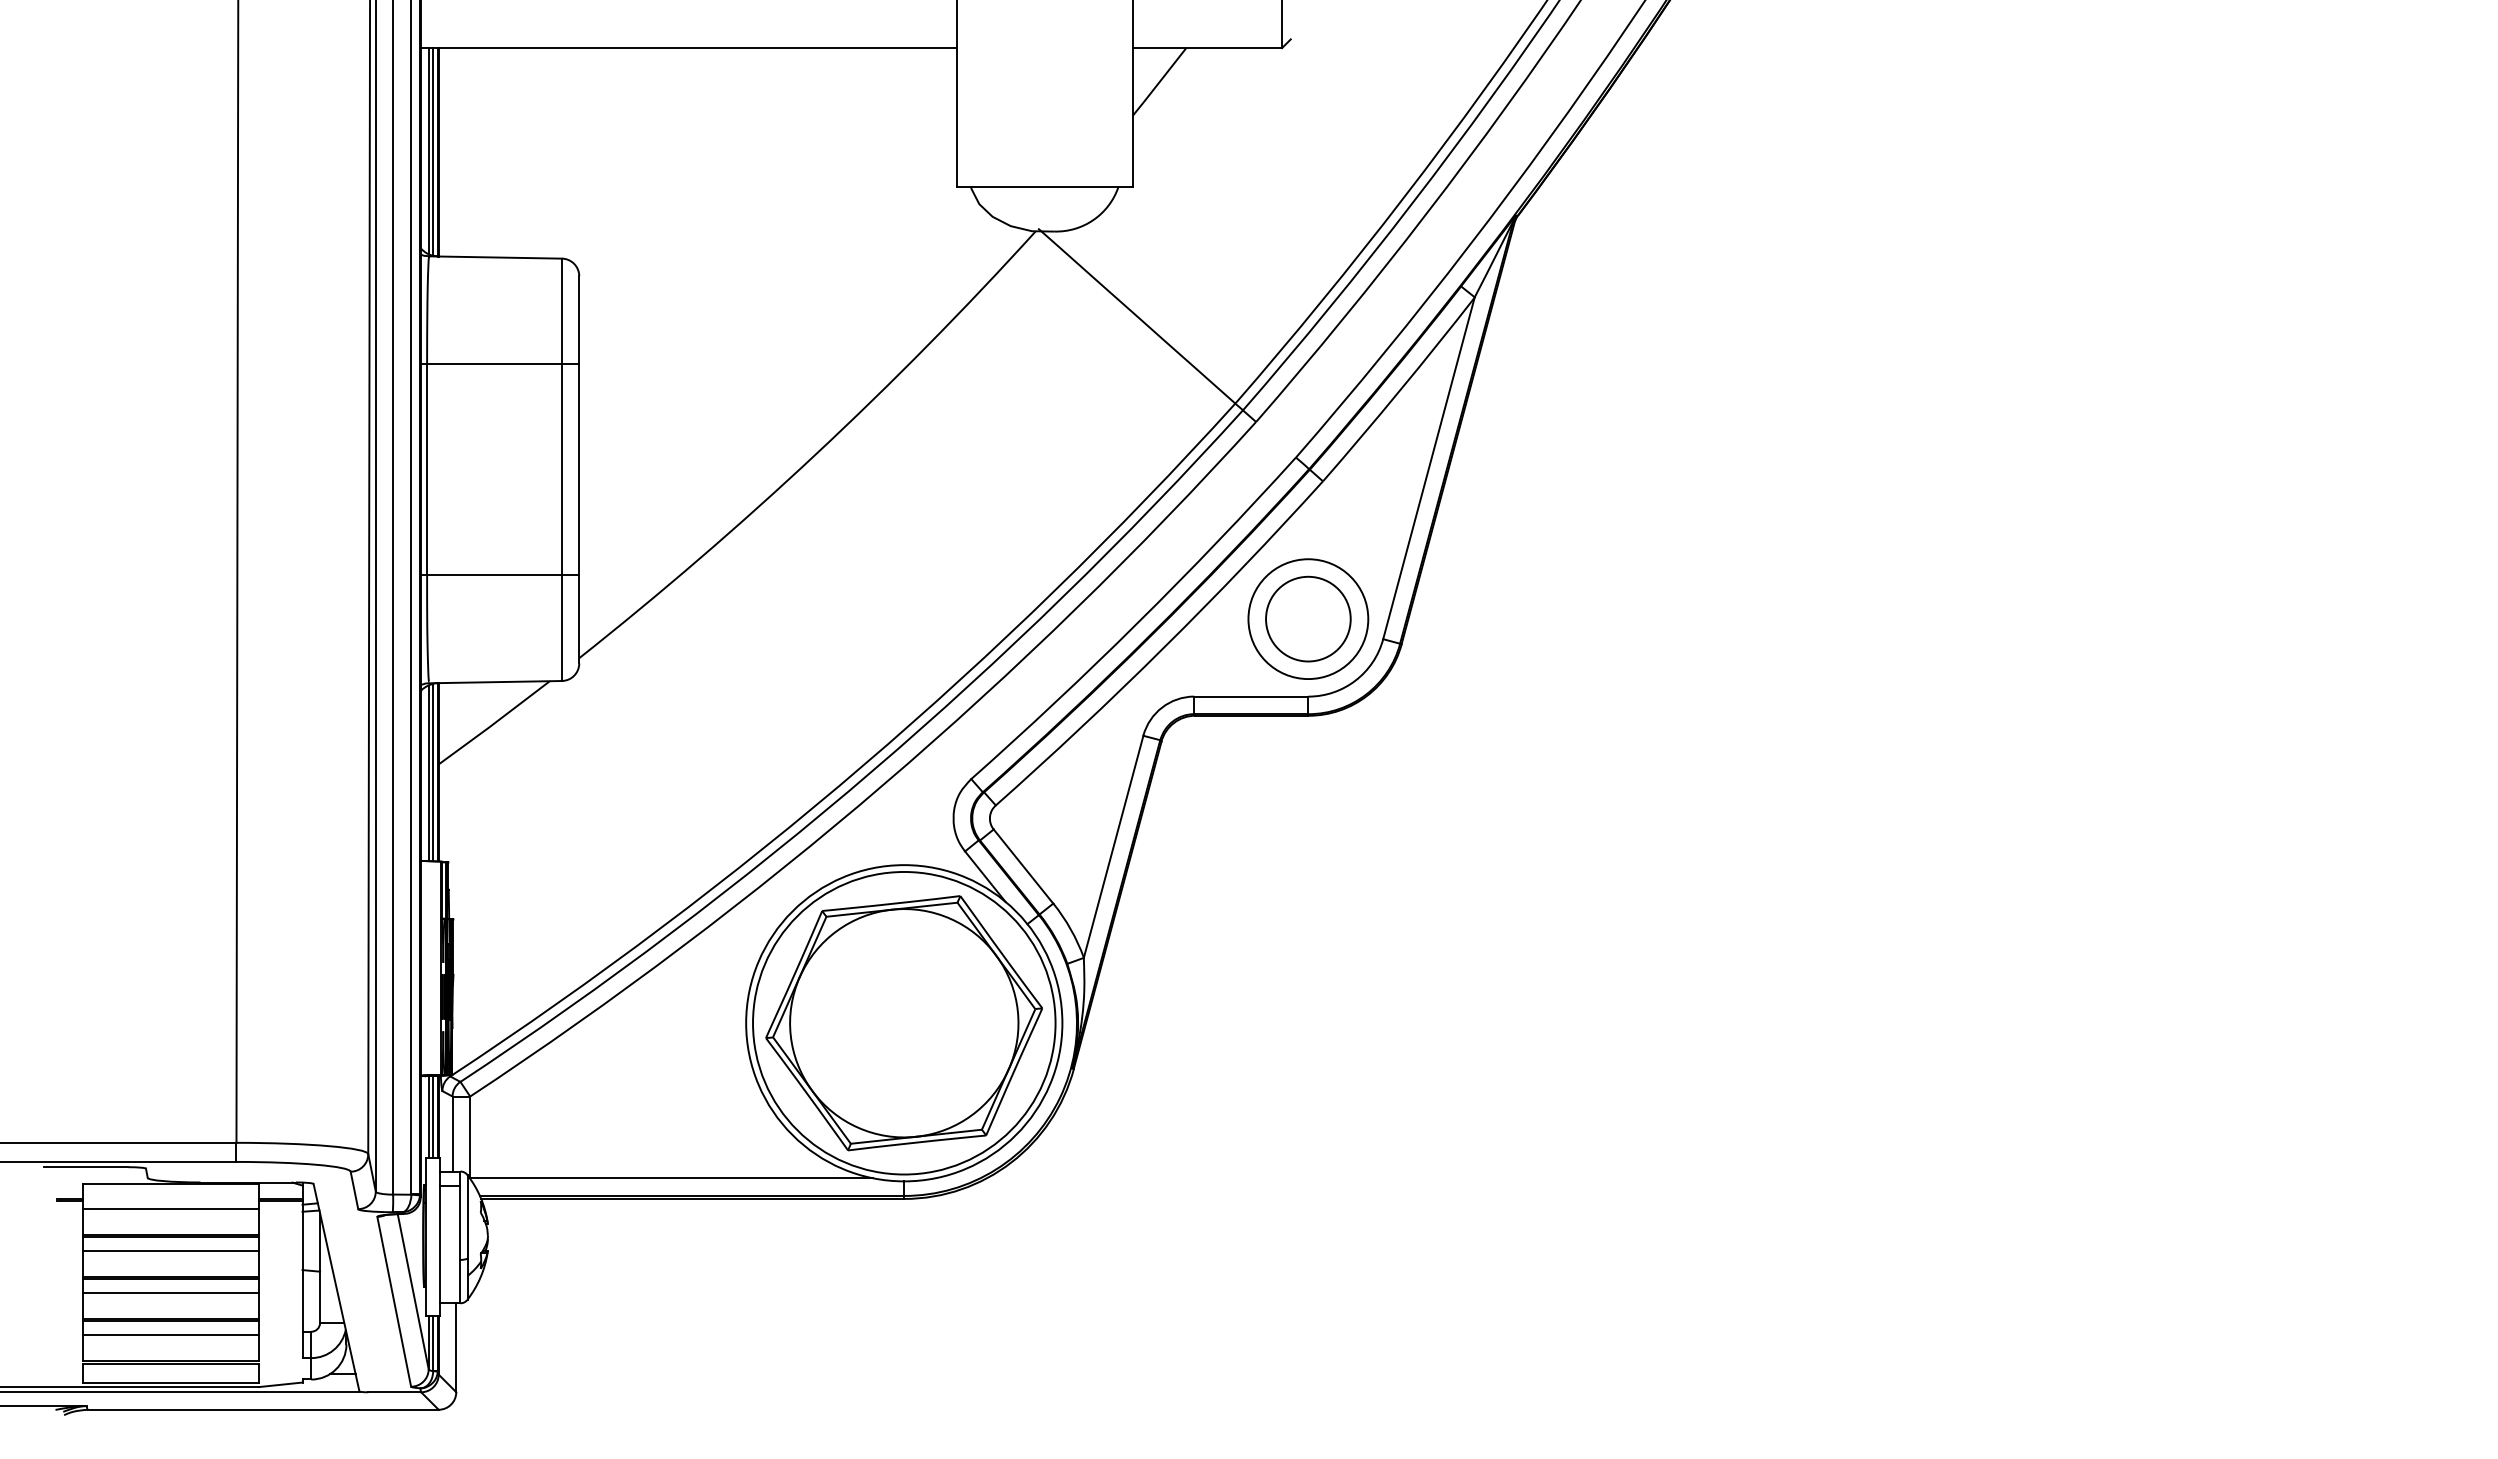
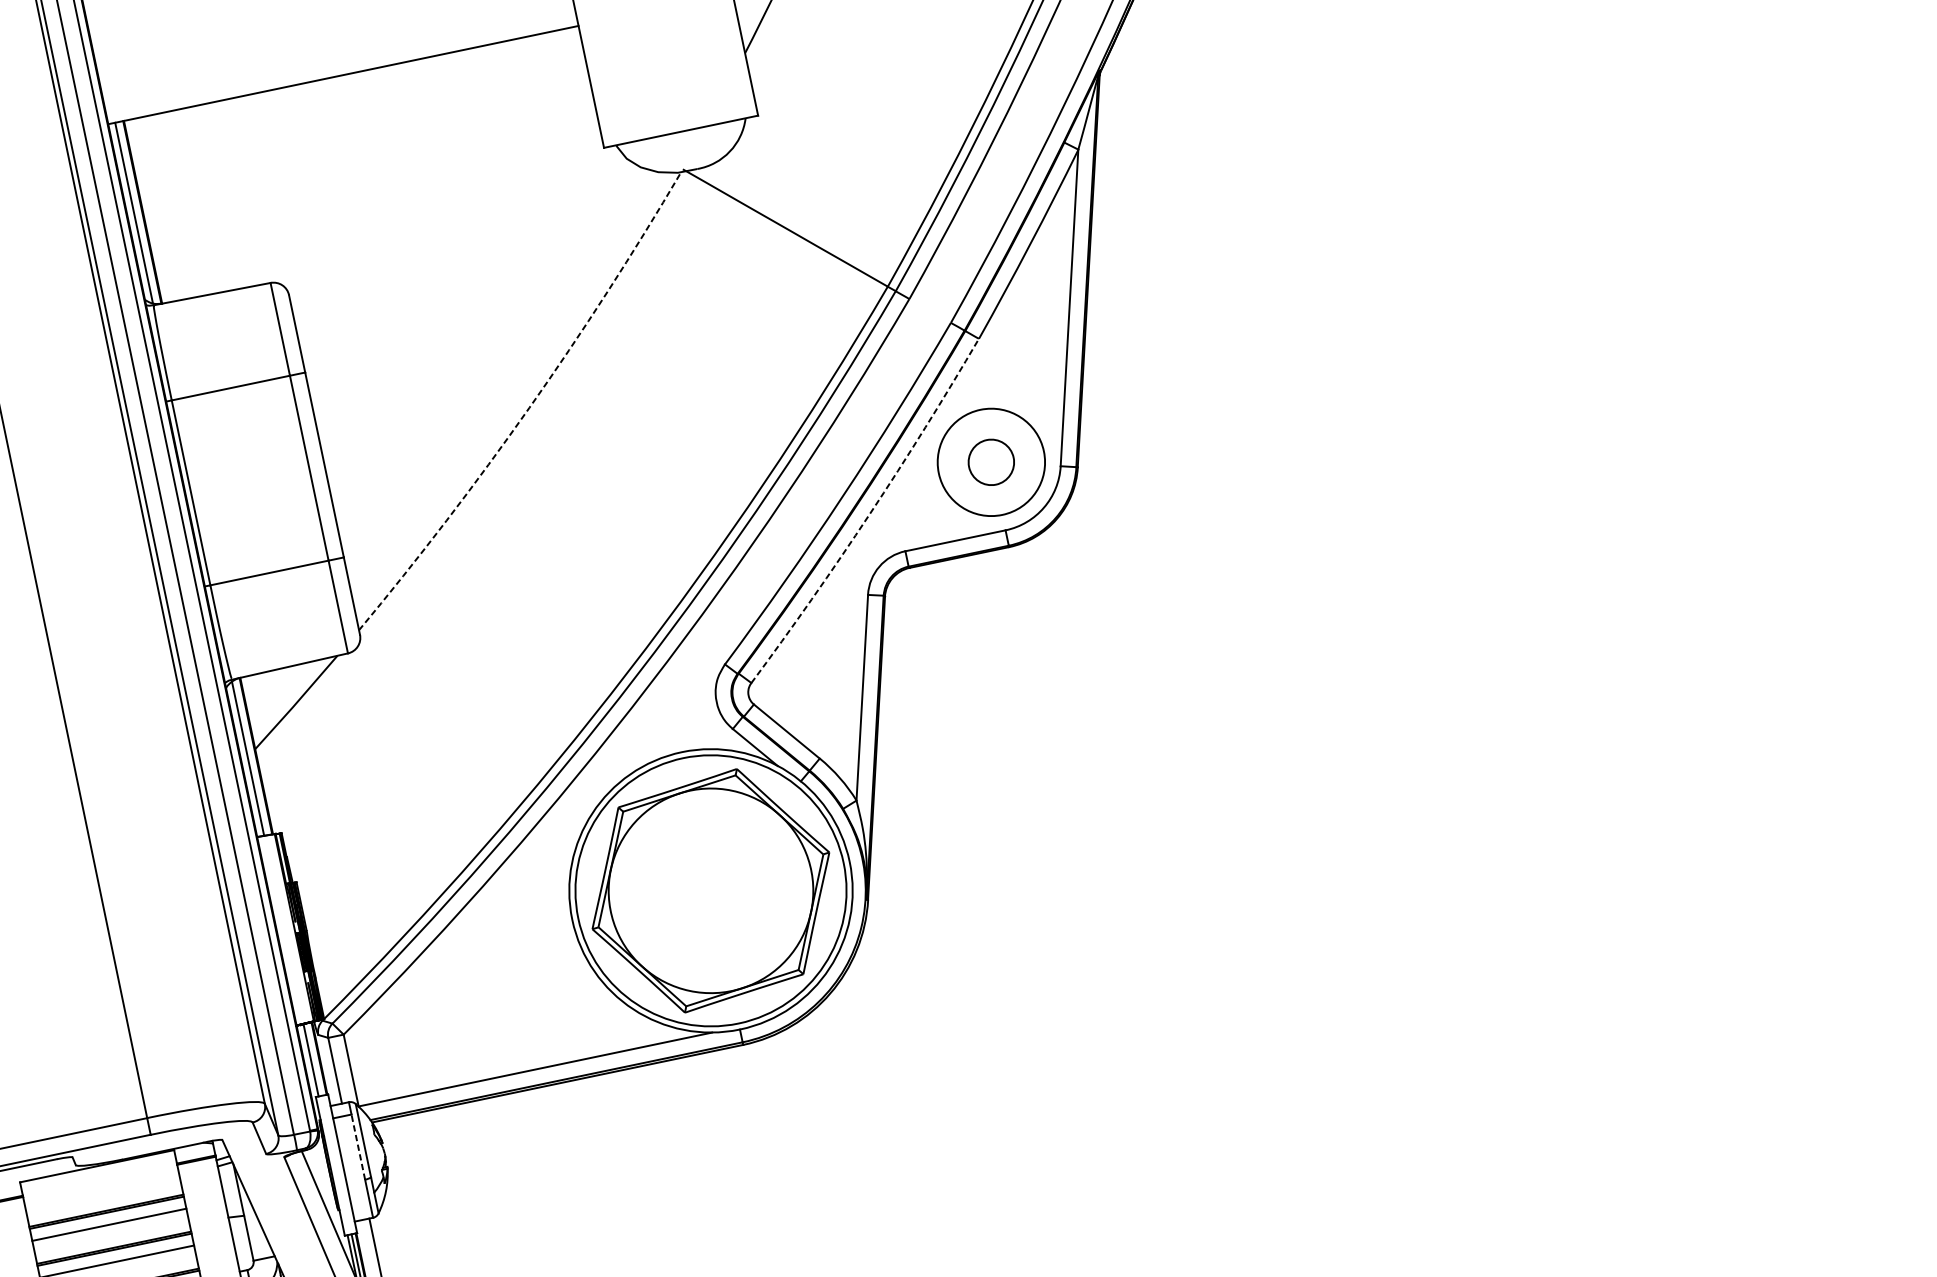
line: (433, 151) -> (138, 212), removed
arc: (816, 454) -> (529, 408), solid -> dashed
circle: (1308, 618) -> (991, 461), size x0.6
arc: (1163, 647) -> (869, 513), solid -> dashed
line: (433, 772) -> (252, 757), removed
line: (433, 1116) -> (315, 1058), removed
line: (170, 1208) -> (101, 1187), removed
line: (460, 1222) -> (358, 1146), solid -> dashed

